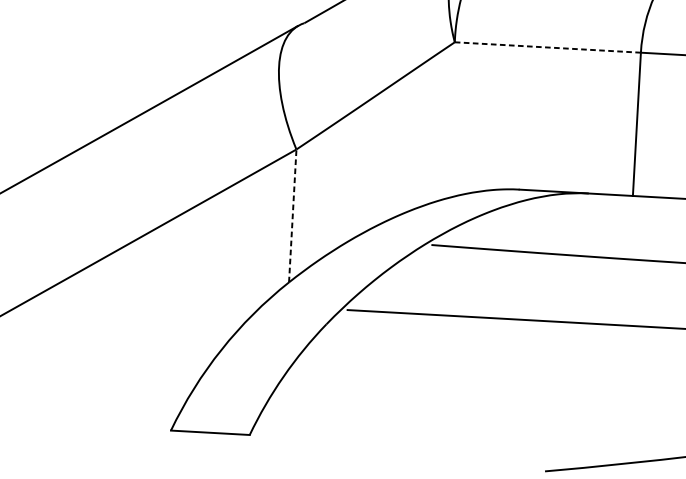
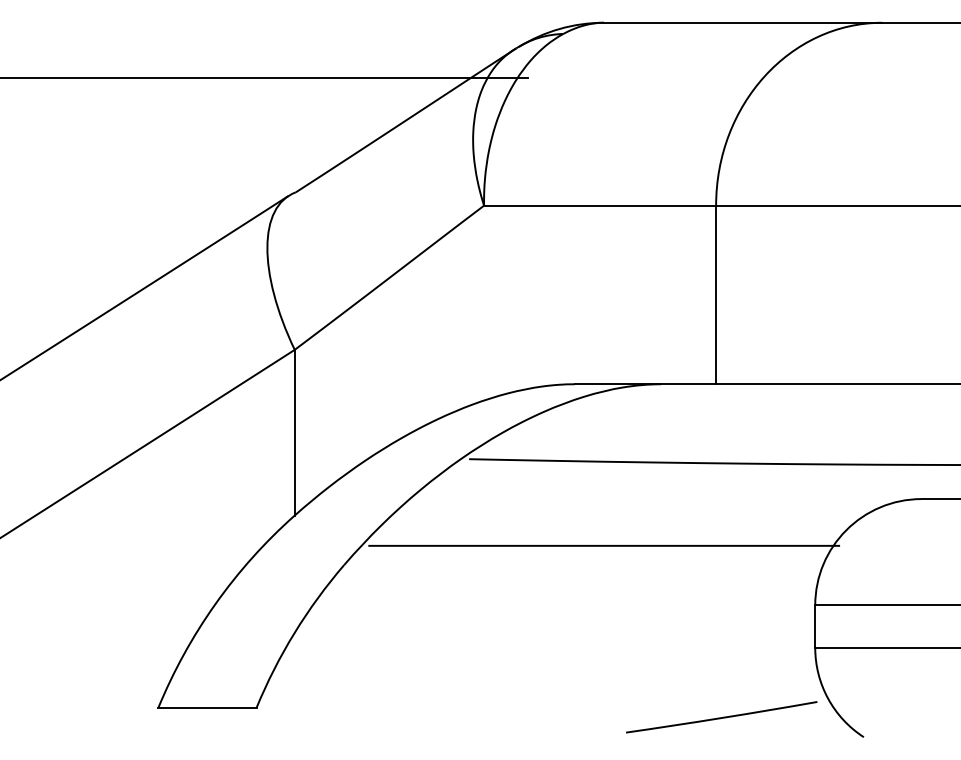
line: (547, 47) -> (599, 205), dashed -> solid
line: (292, 215) -> (294, 432), dashed -> solid

